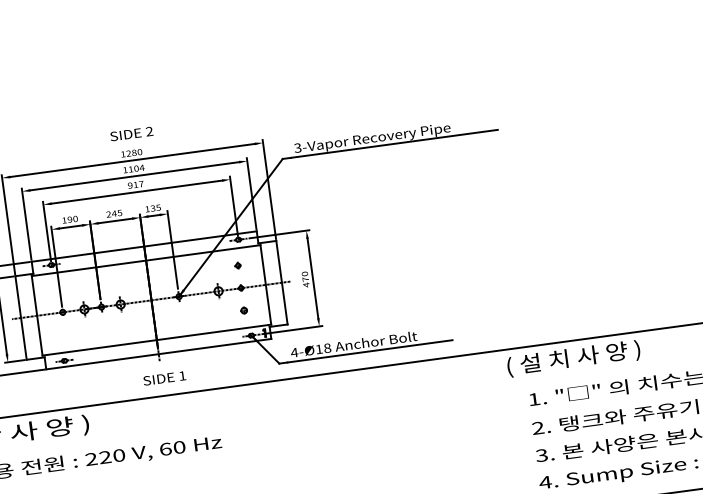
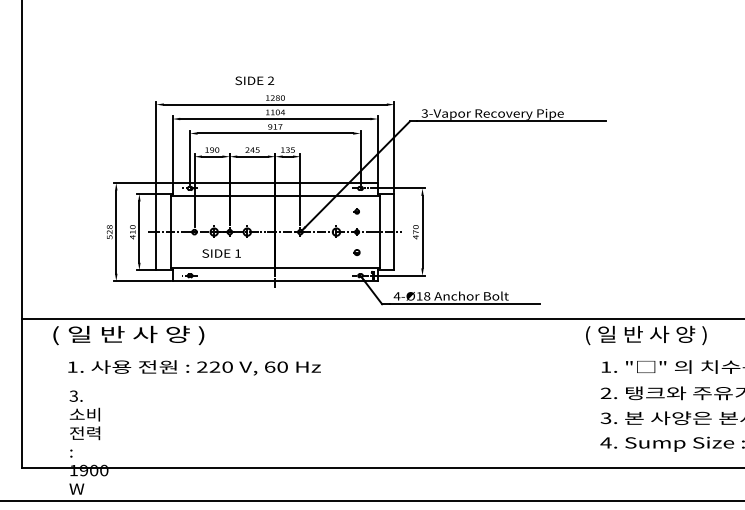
text: (131, 133) -> (254, 80), moved
text: (545, 360) -> (620, 333), ( 설 치 사 양 ) -> ( 일 반 사 양 )
text: (164, 378) -> (221, 253), moved

